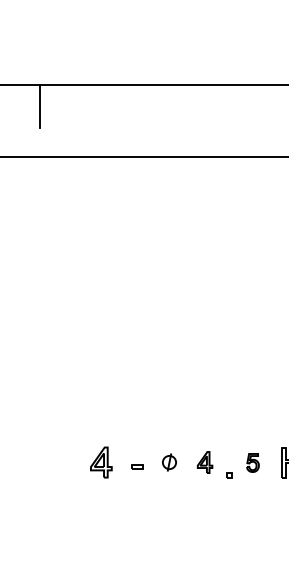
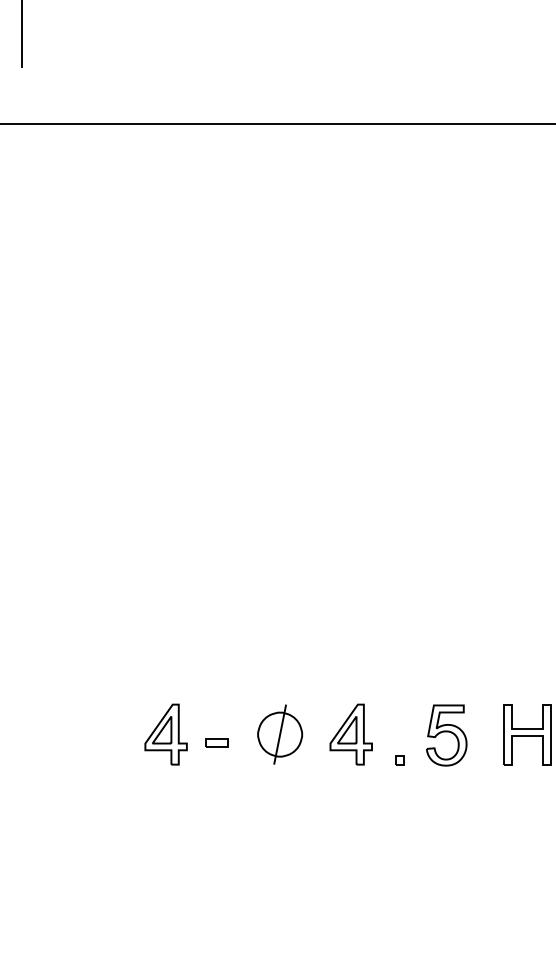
part: (101, 462) -> (166, 734), moved
part: (169, 462) -> (280, 734), size x1.67
part: (204, 462) -> (350, 734), size x1.43
part: (252, 462) -> (445, 734), size x1.67

